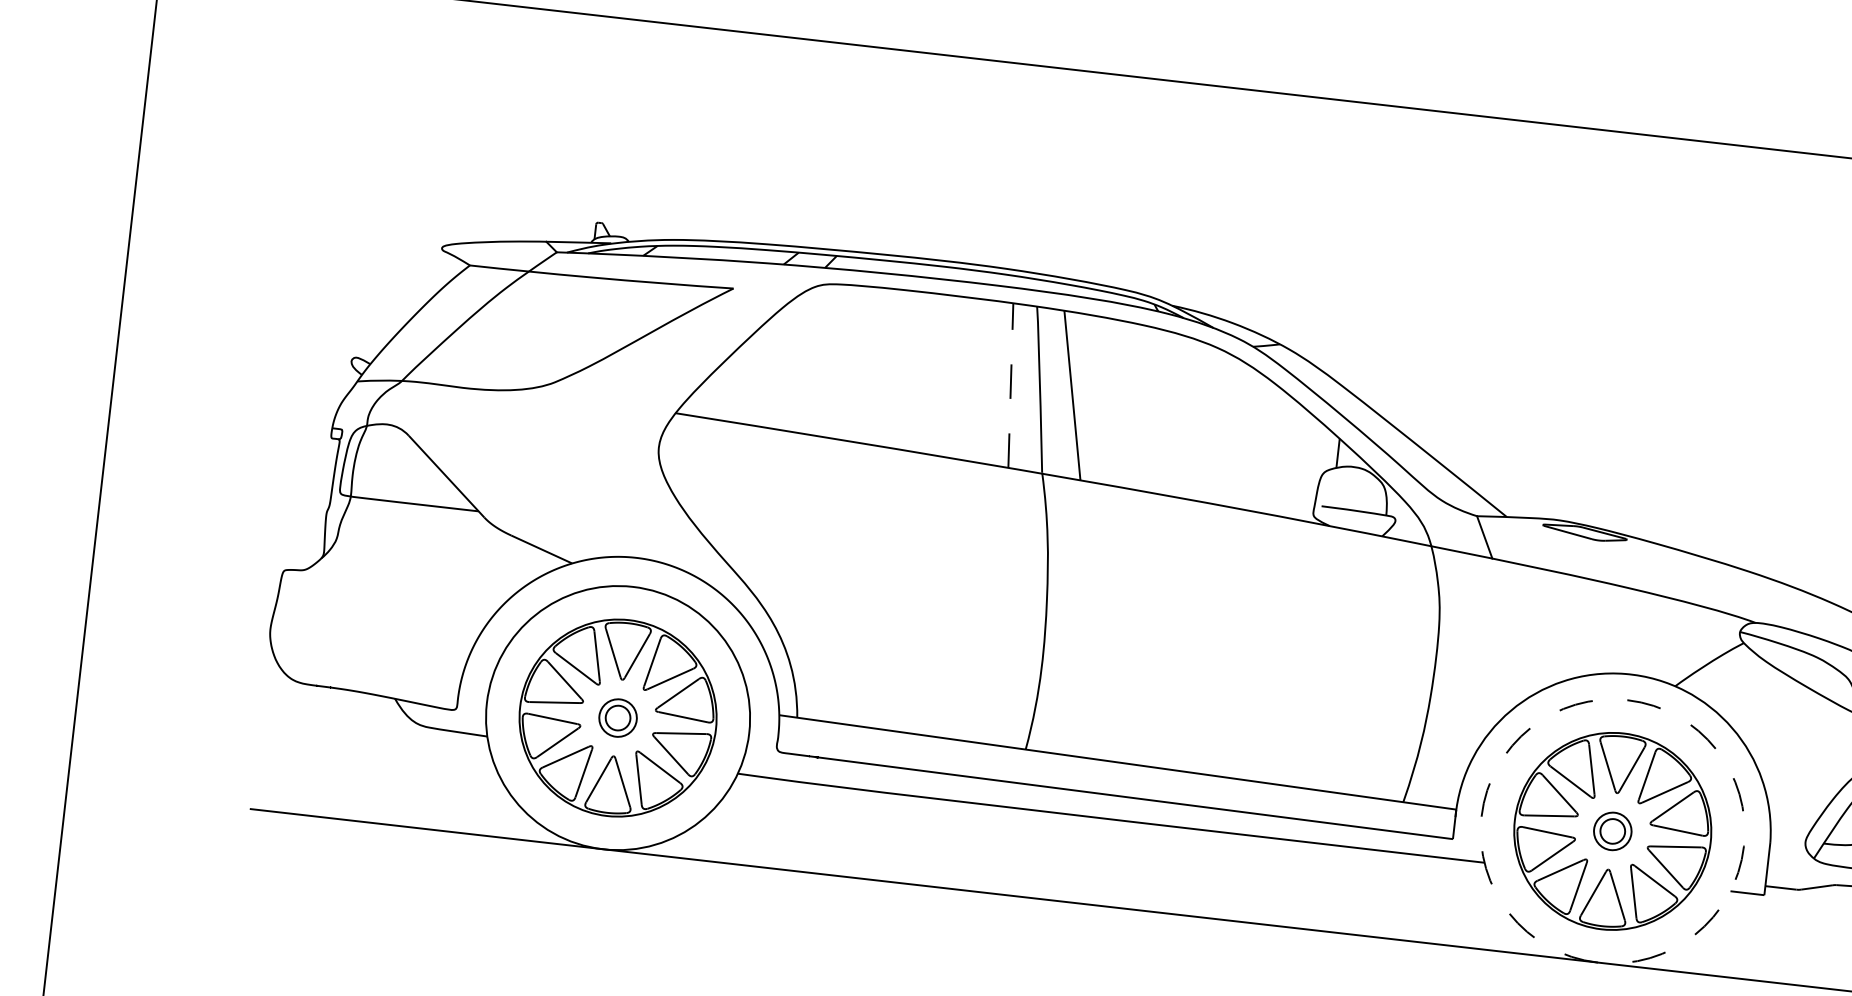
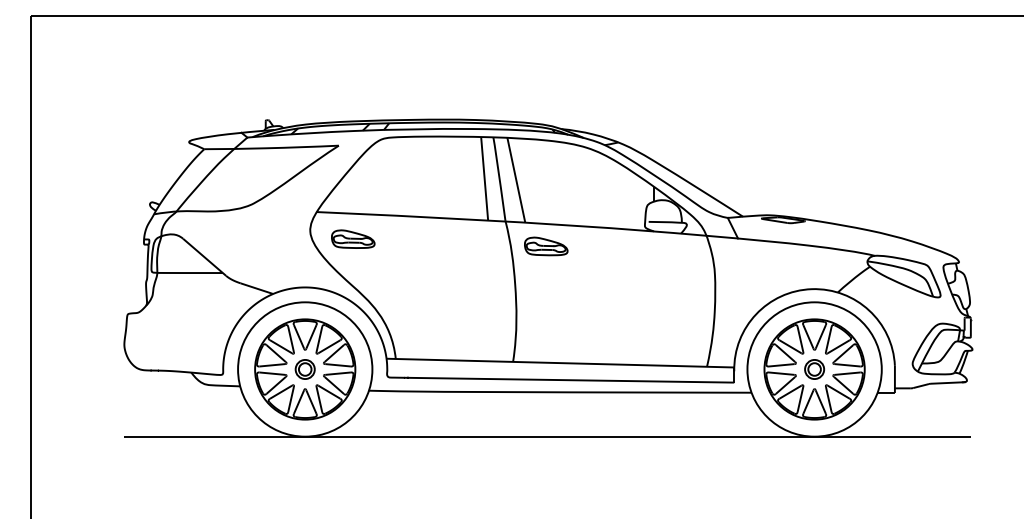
line: (1010, 385) -> (484, 178), dashed -> solid
part: (741, 473) -> (353, 238), added
part: (1116, 531) -> (546, 246), added
circle: (1612, 831) -> (814, 369), dashed -> solid

